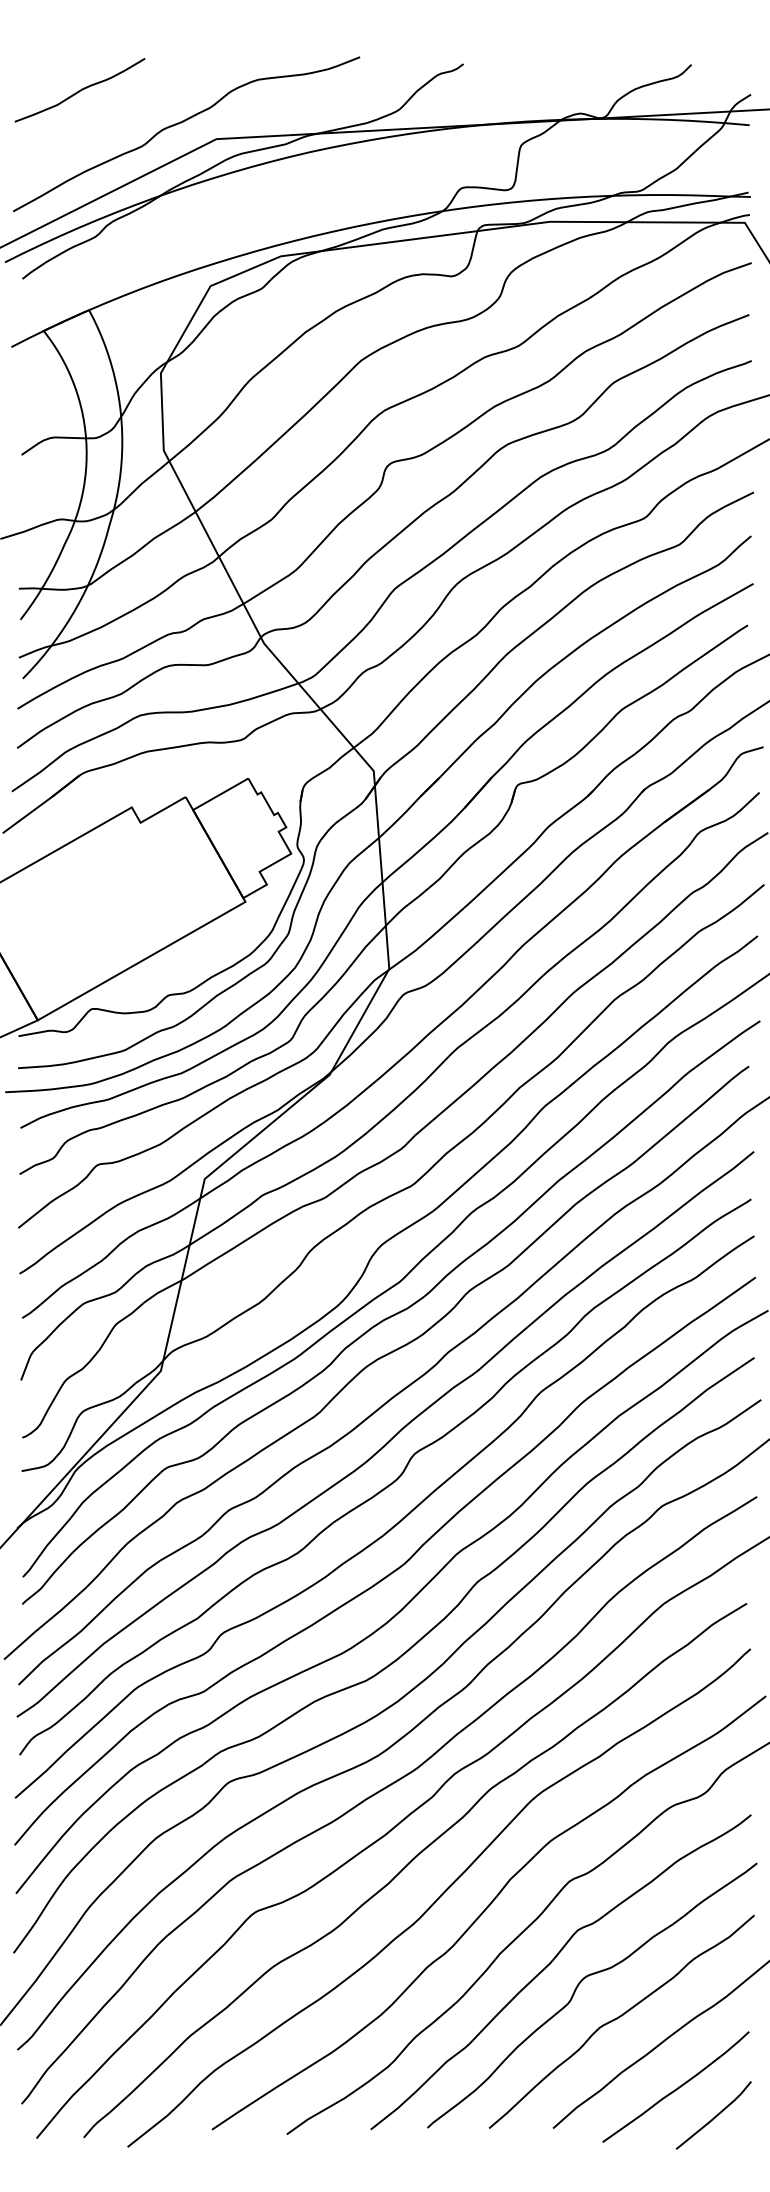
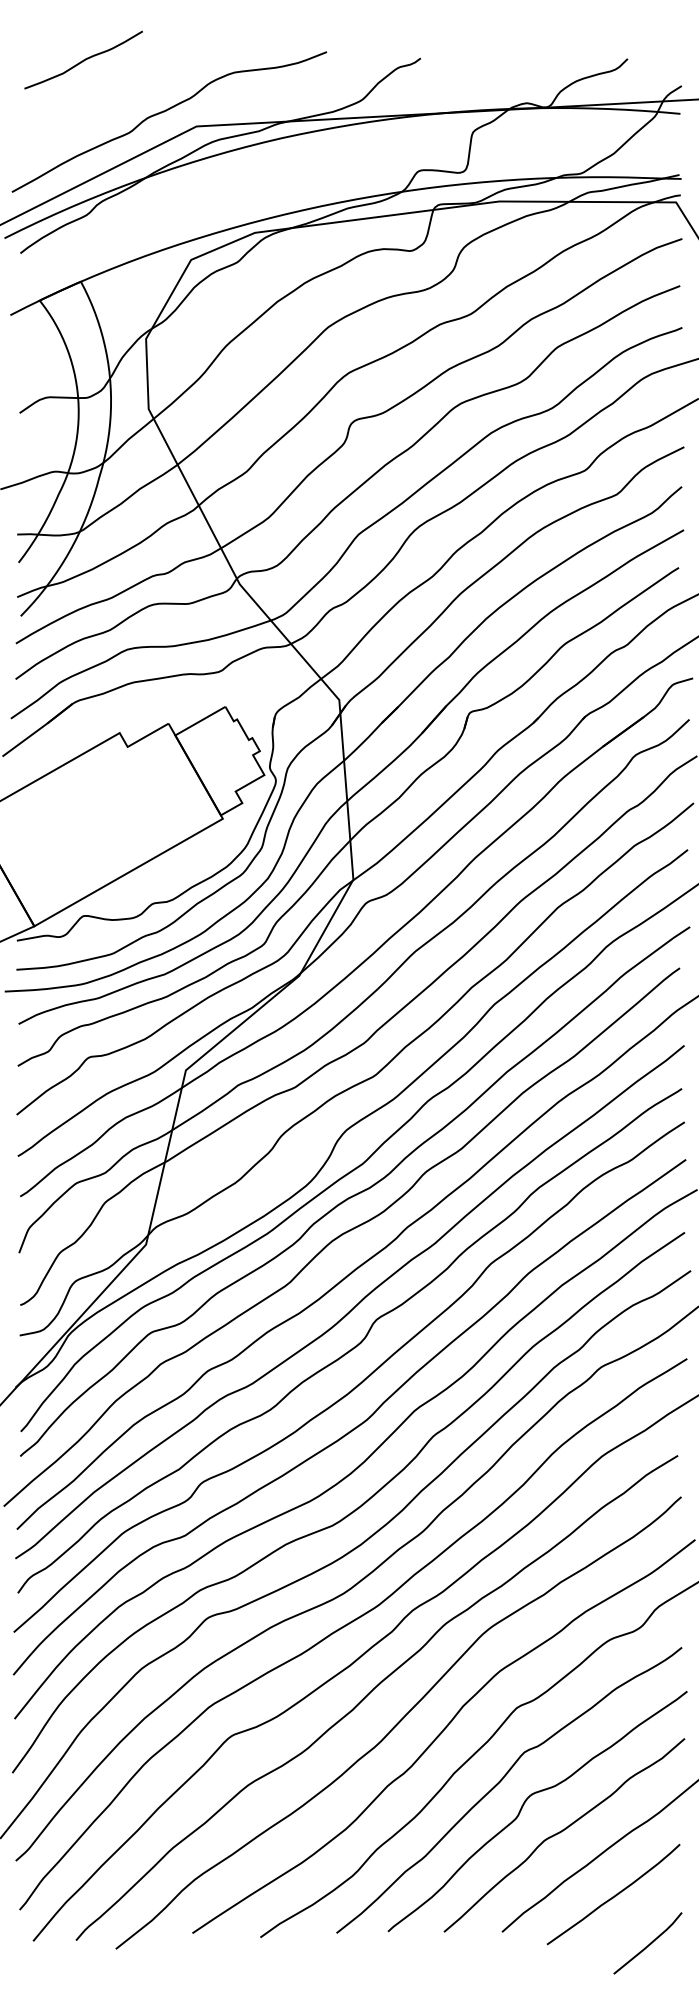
curve: (79, 89) -> (83, 59), moved
line: (714, 2116) -> (648, 1944), moved

